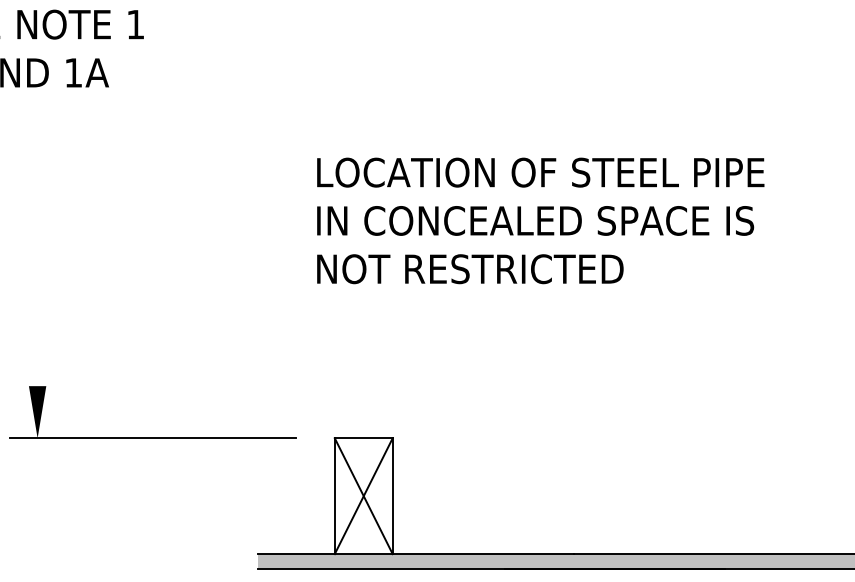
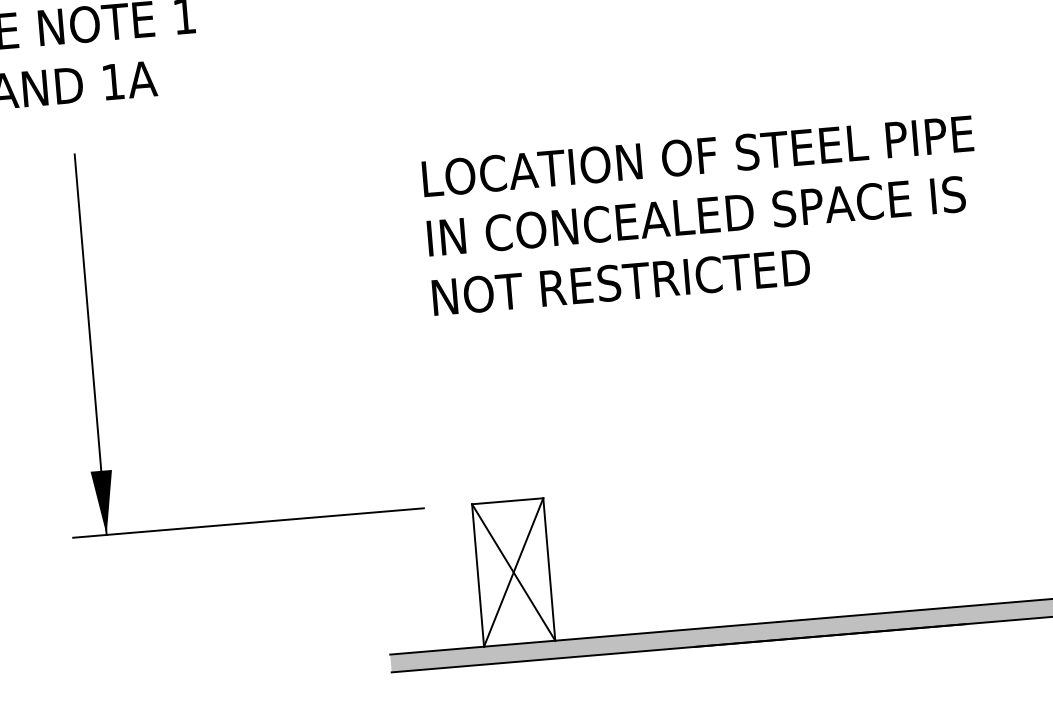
line: (37, 283) -> (90, 344), added

